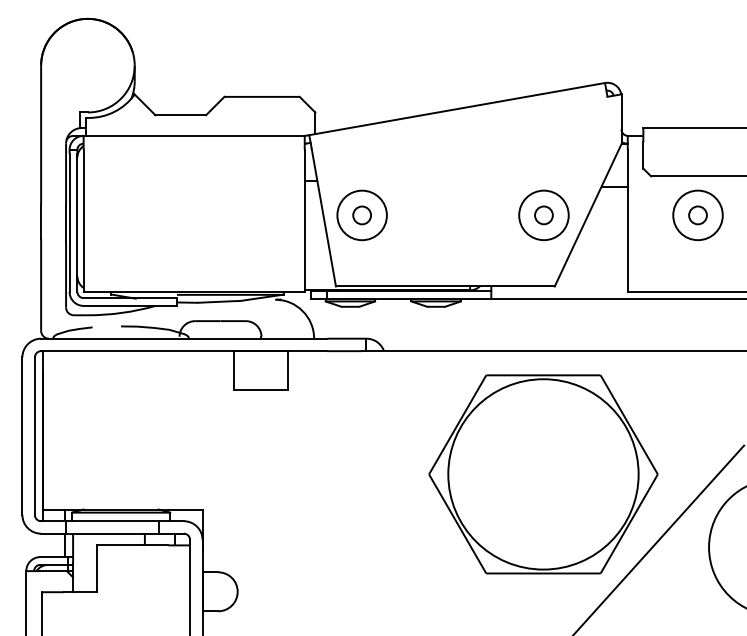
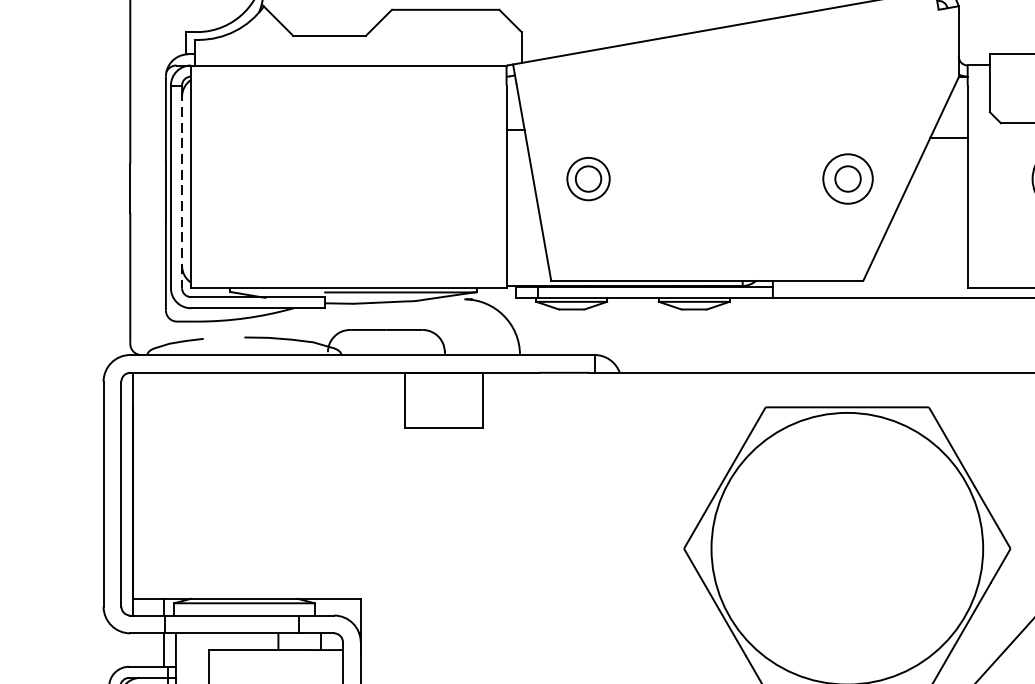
circle: (361, 215) -> (587, 179), size x0.6
circle: (543, 215) -> (847, 179), size x0.7
line: (77, 223) -> (182, 190), solid -> dashed

